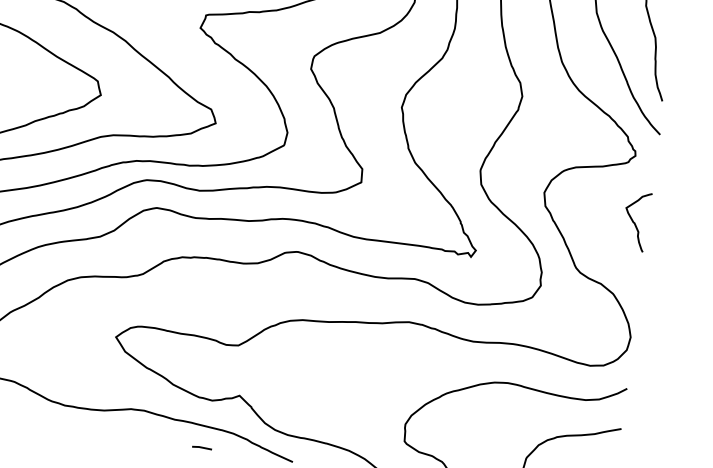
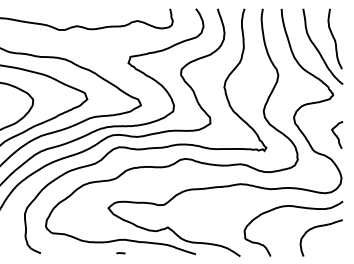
curve: (634, 219) -> (336, 134), moved
line: (201, 448) -> (120, 253), moved

